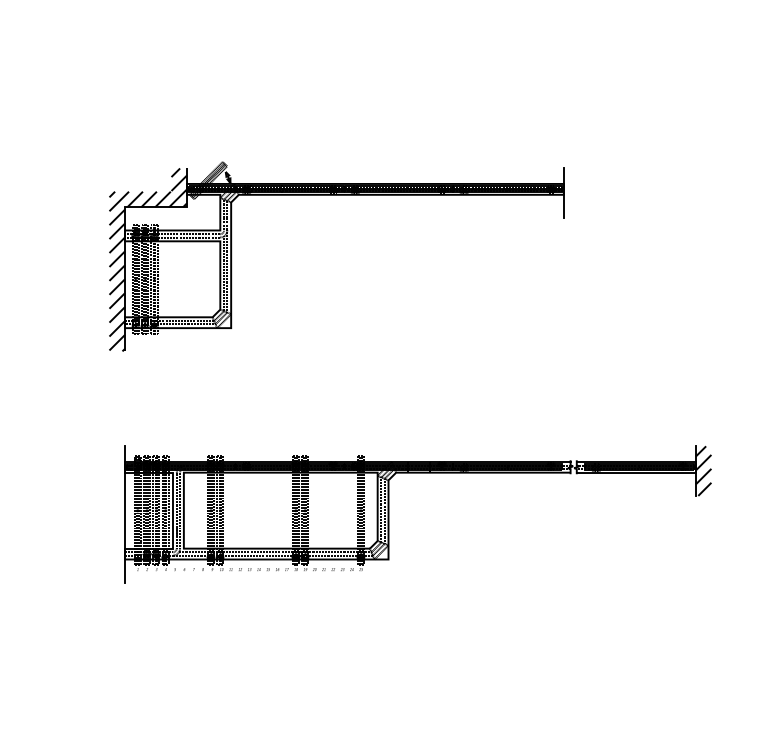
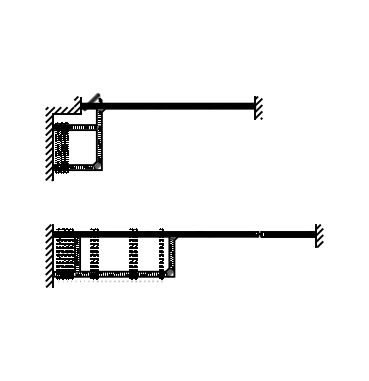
hatch: (570, 192) -> (258, 107), added
hatch: (115, 513) -> (48, 255), added

